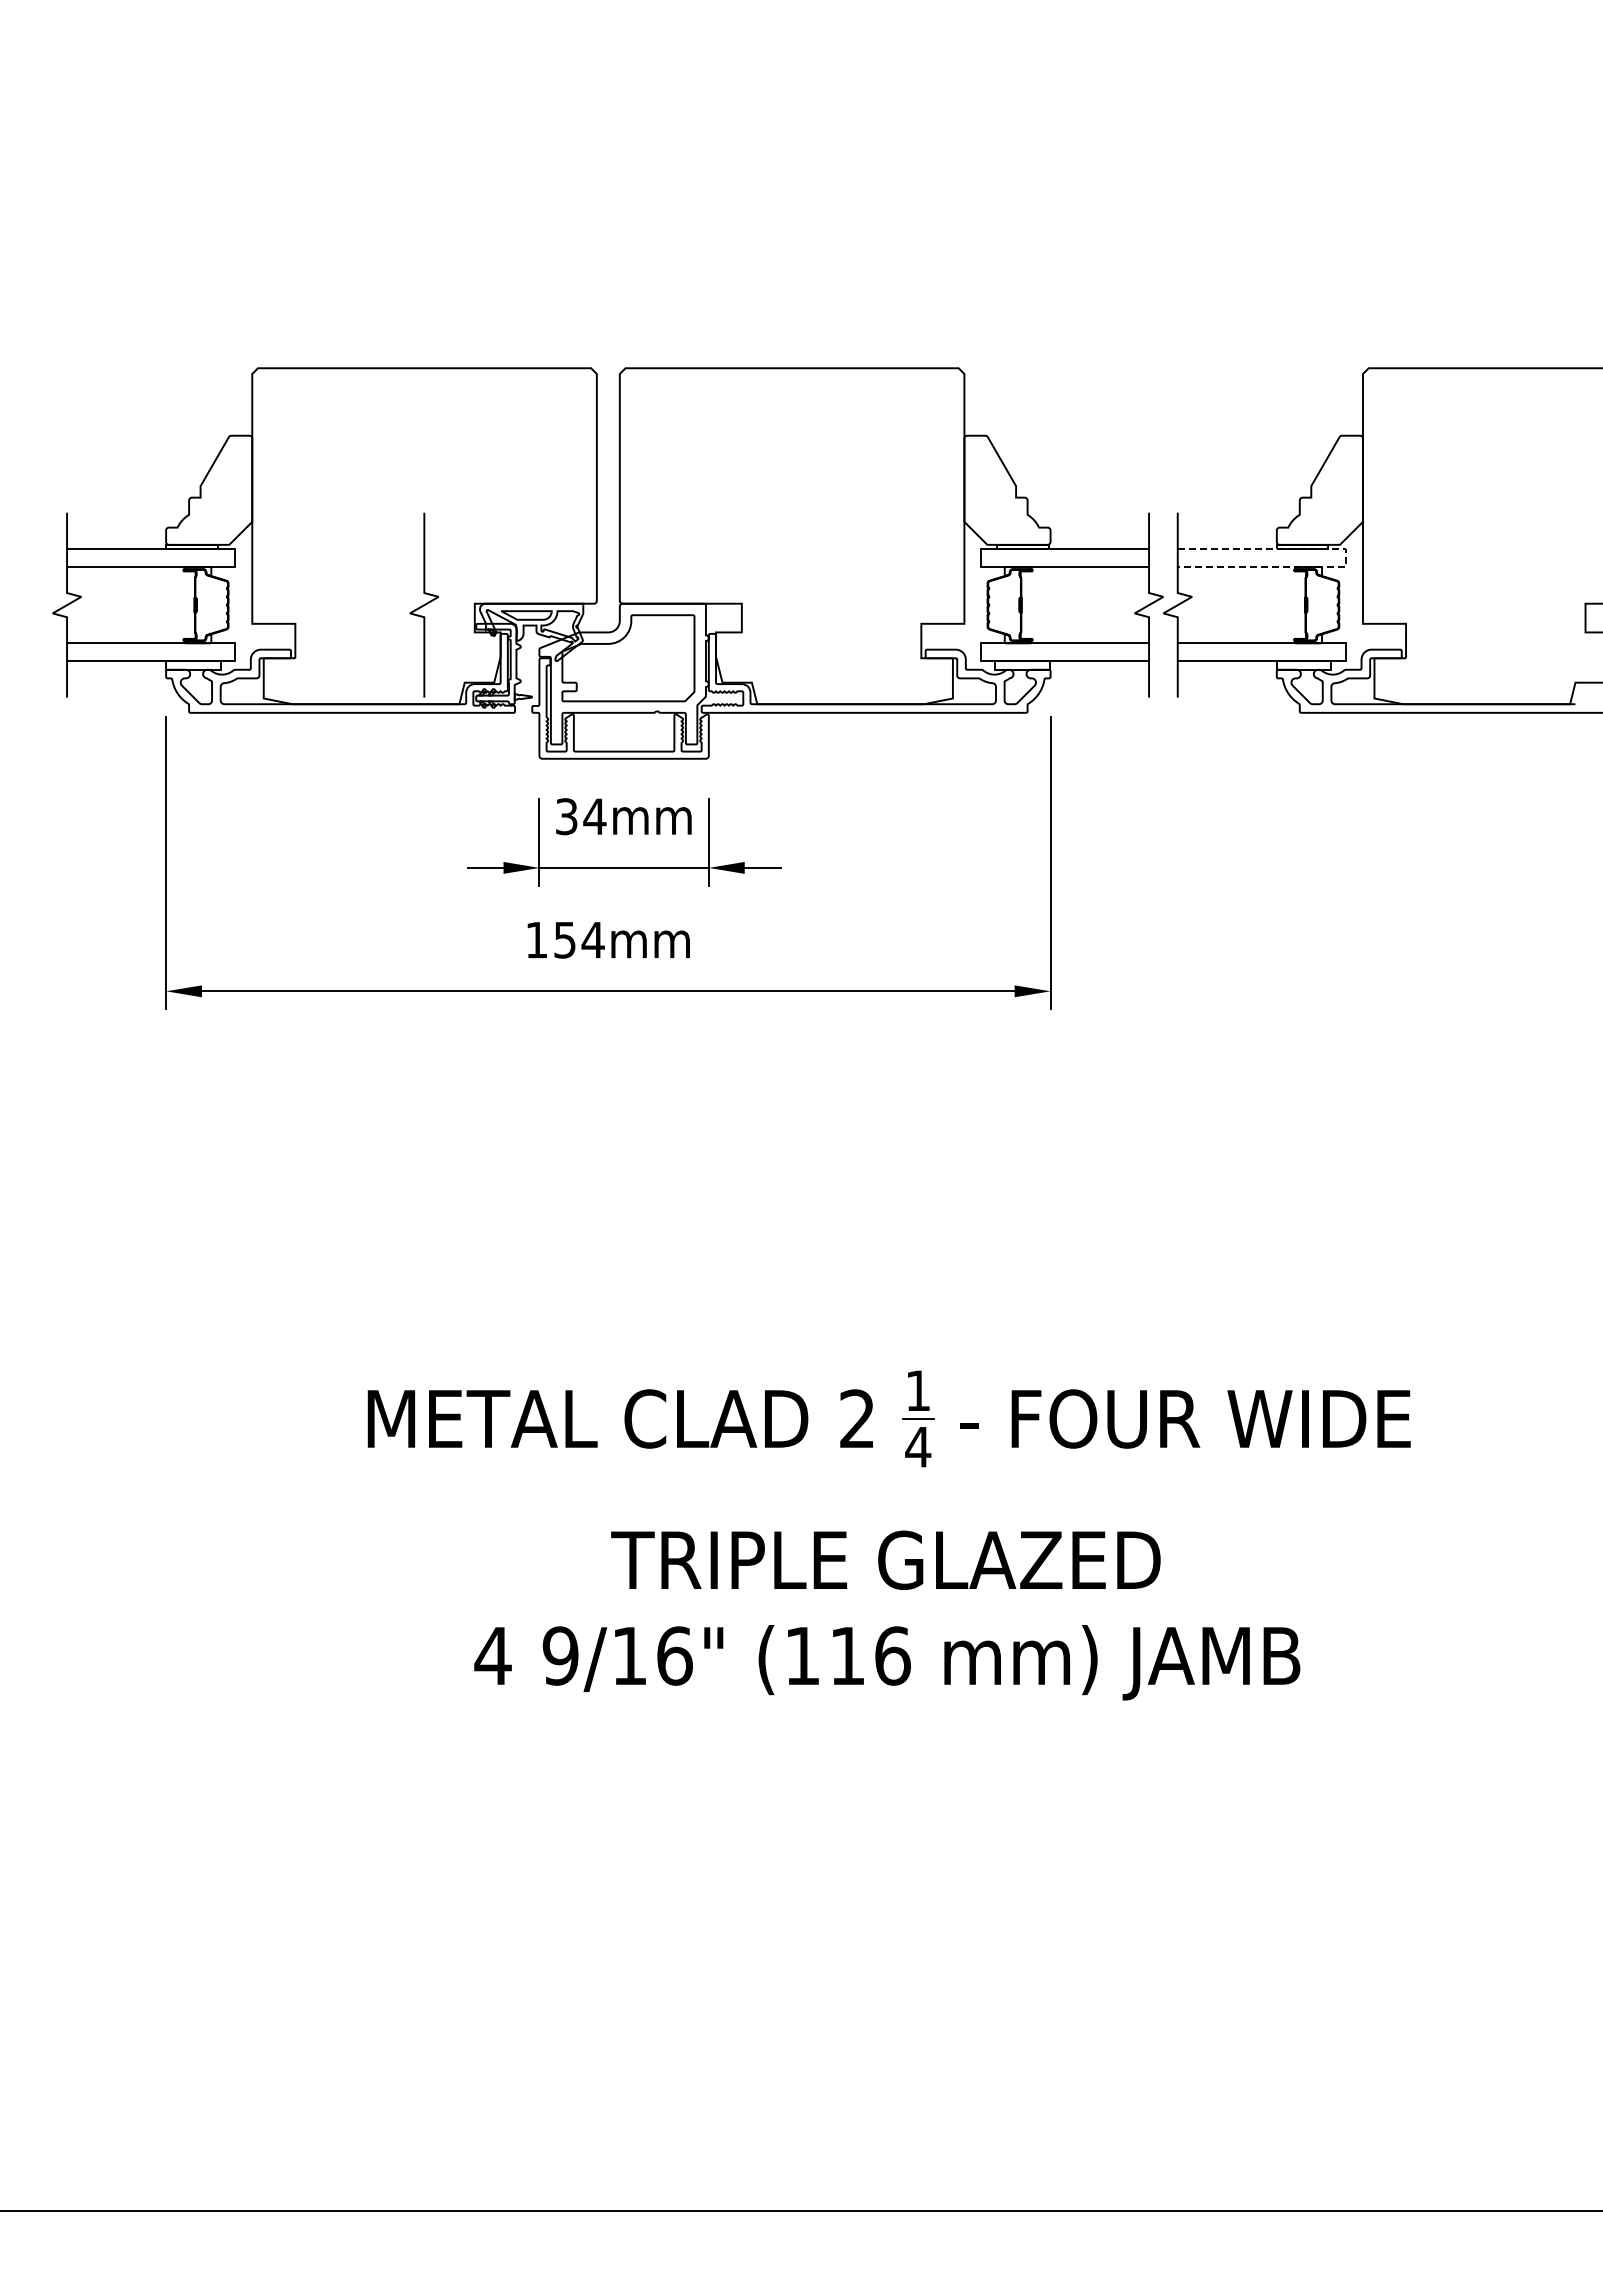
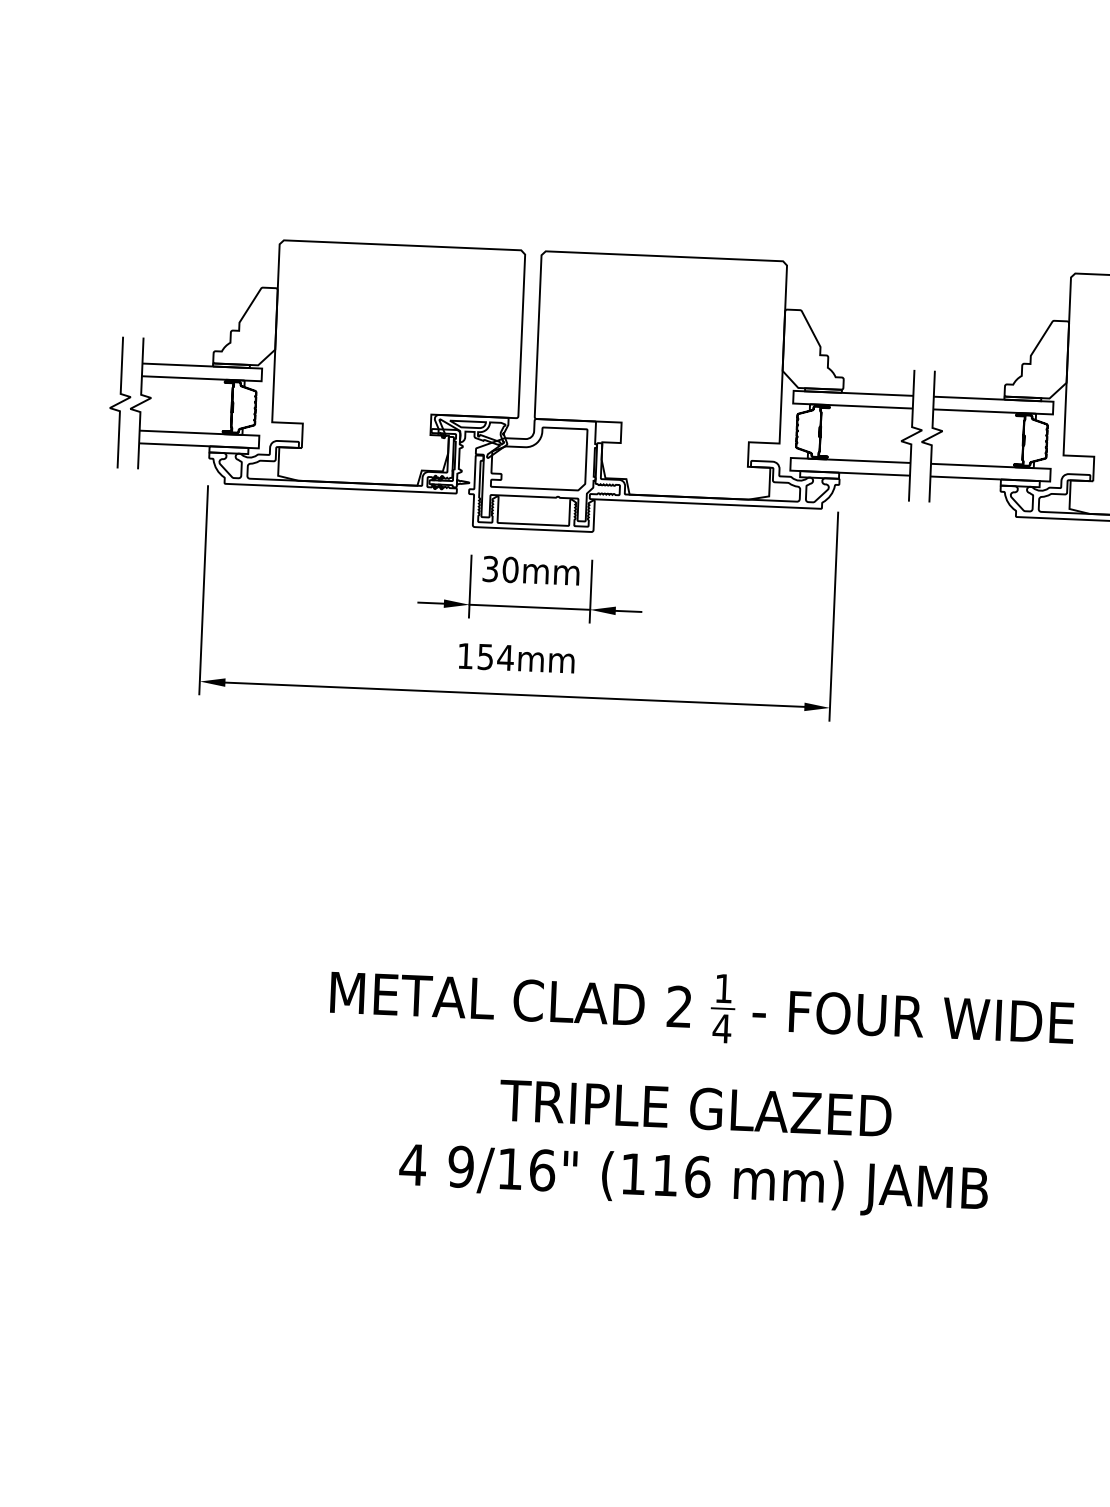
line: (1345, 558) -> (1053, 408), dashed -> solid
curve: (423, 604) -> (119, 402), moved
text: (594, 816) -> (510, 569), 34mm -> 30mm

